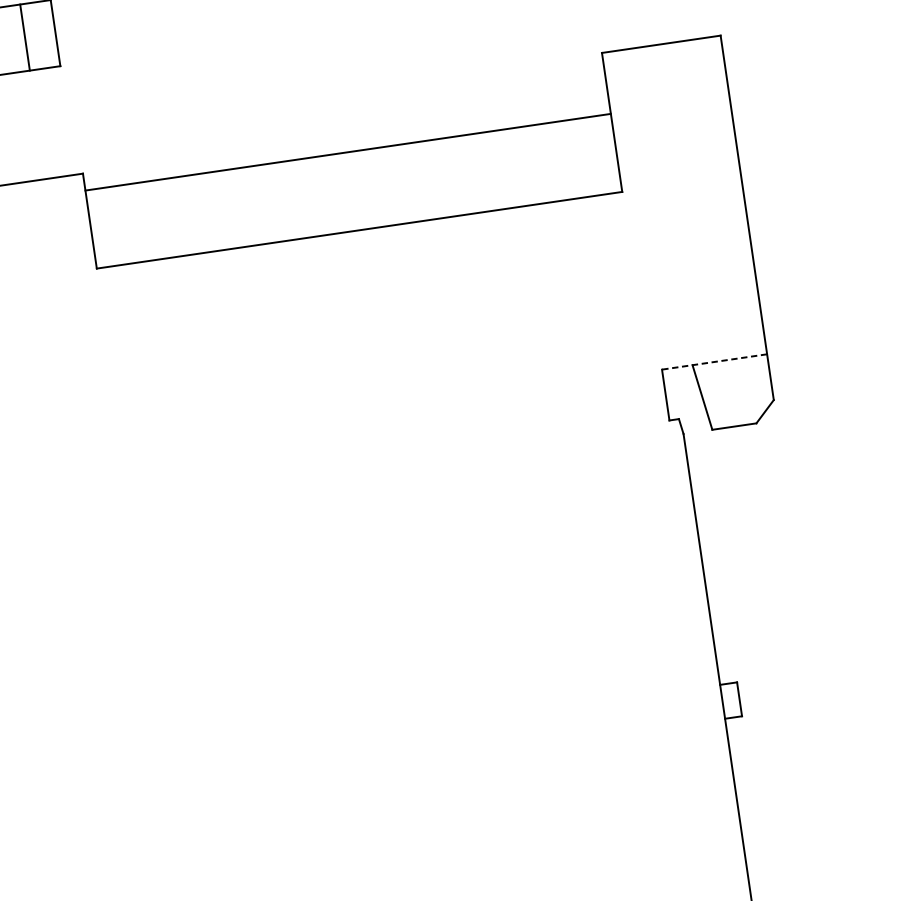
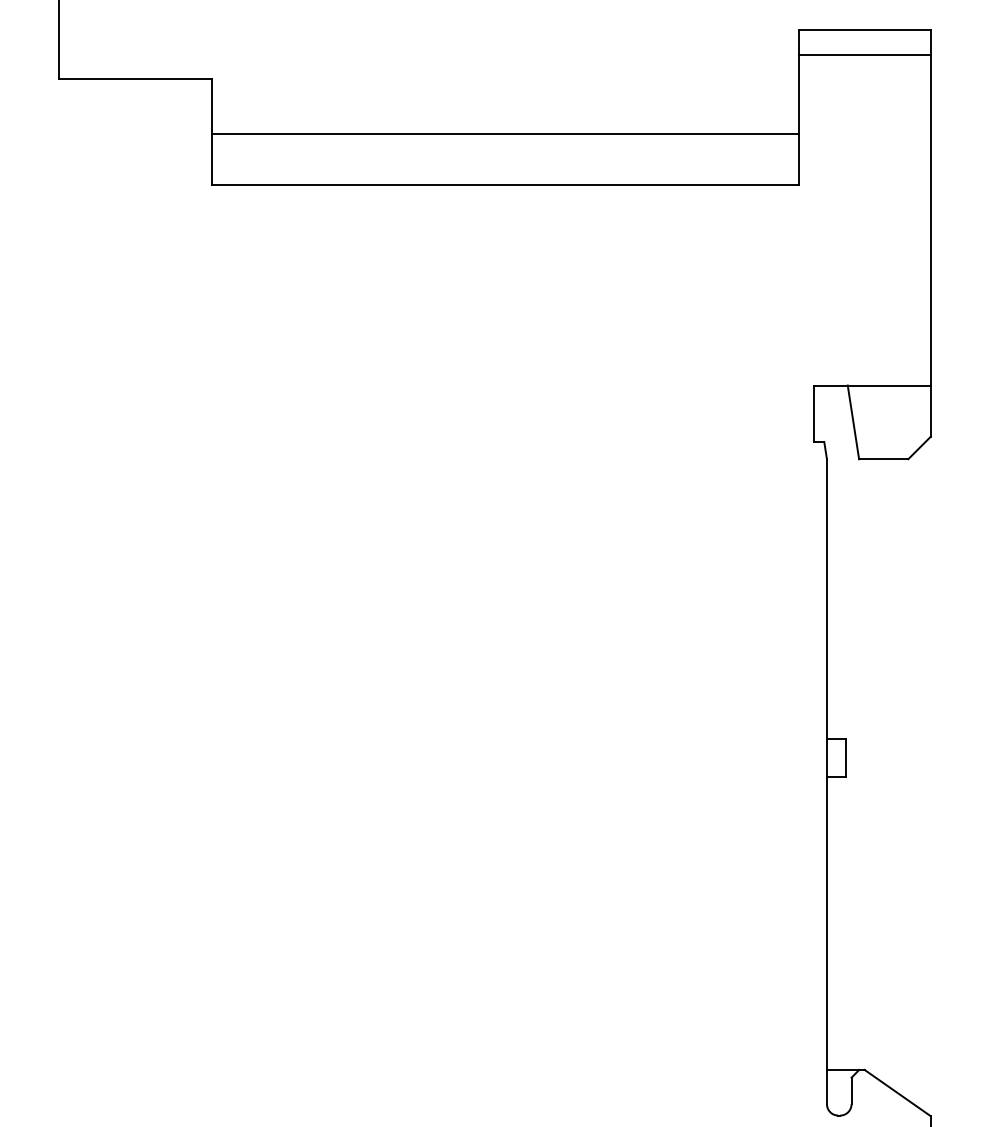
line: (664, 67) -> (864, 55), added
line: (348, 152) -> (505, 134), moved
line: (714, 361) -> (872, 385), dashed -> solid

